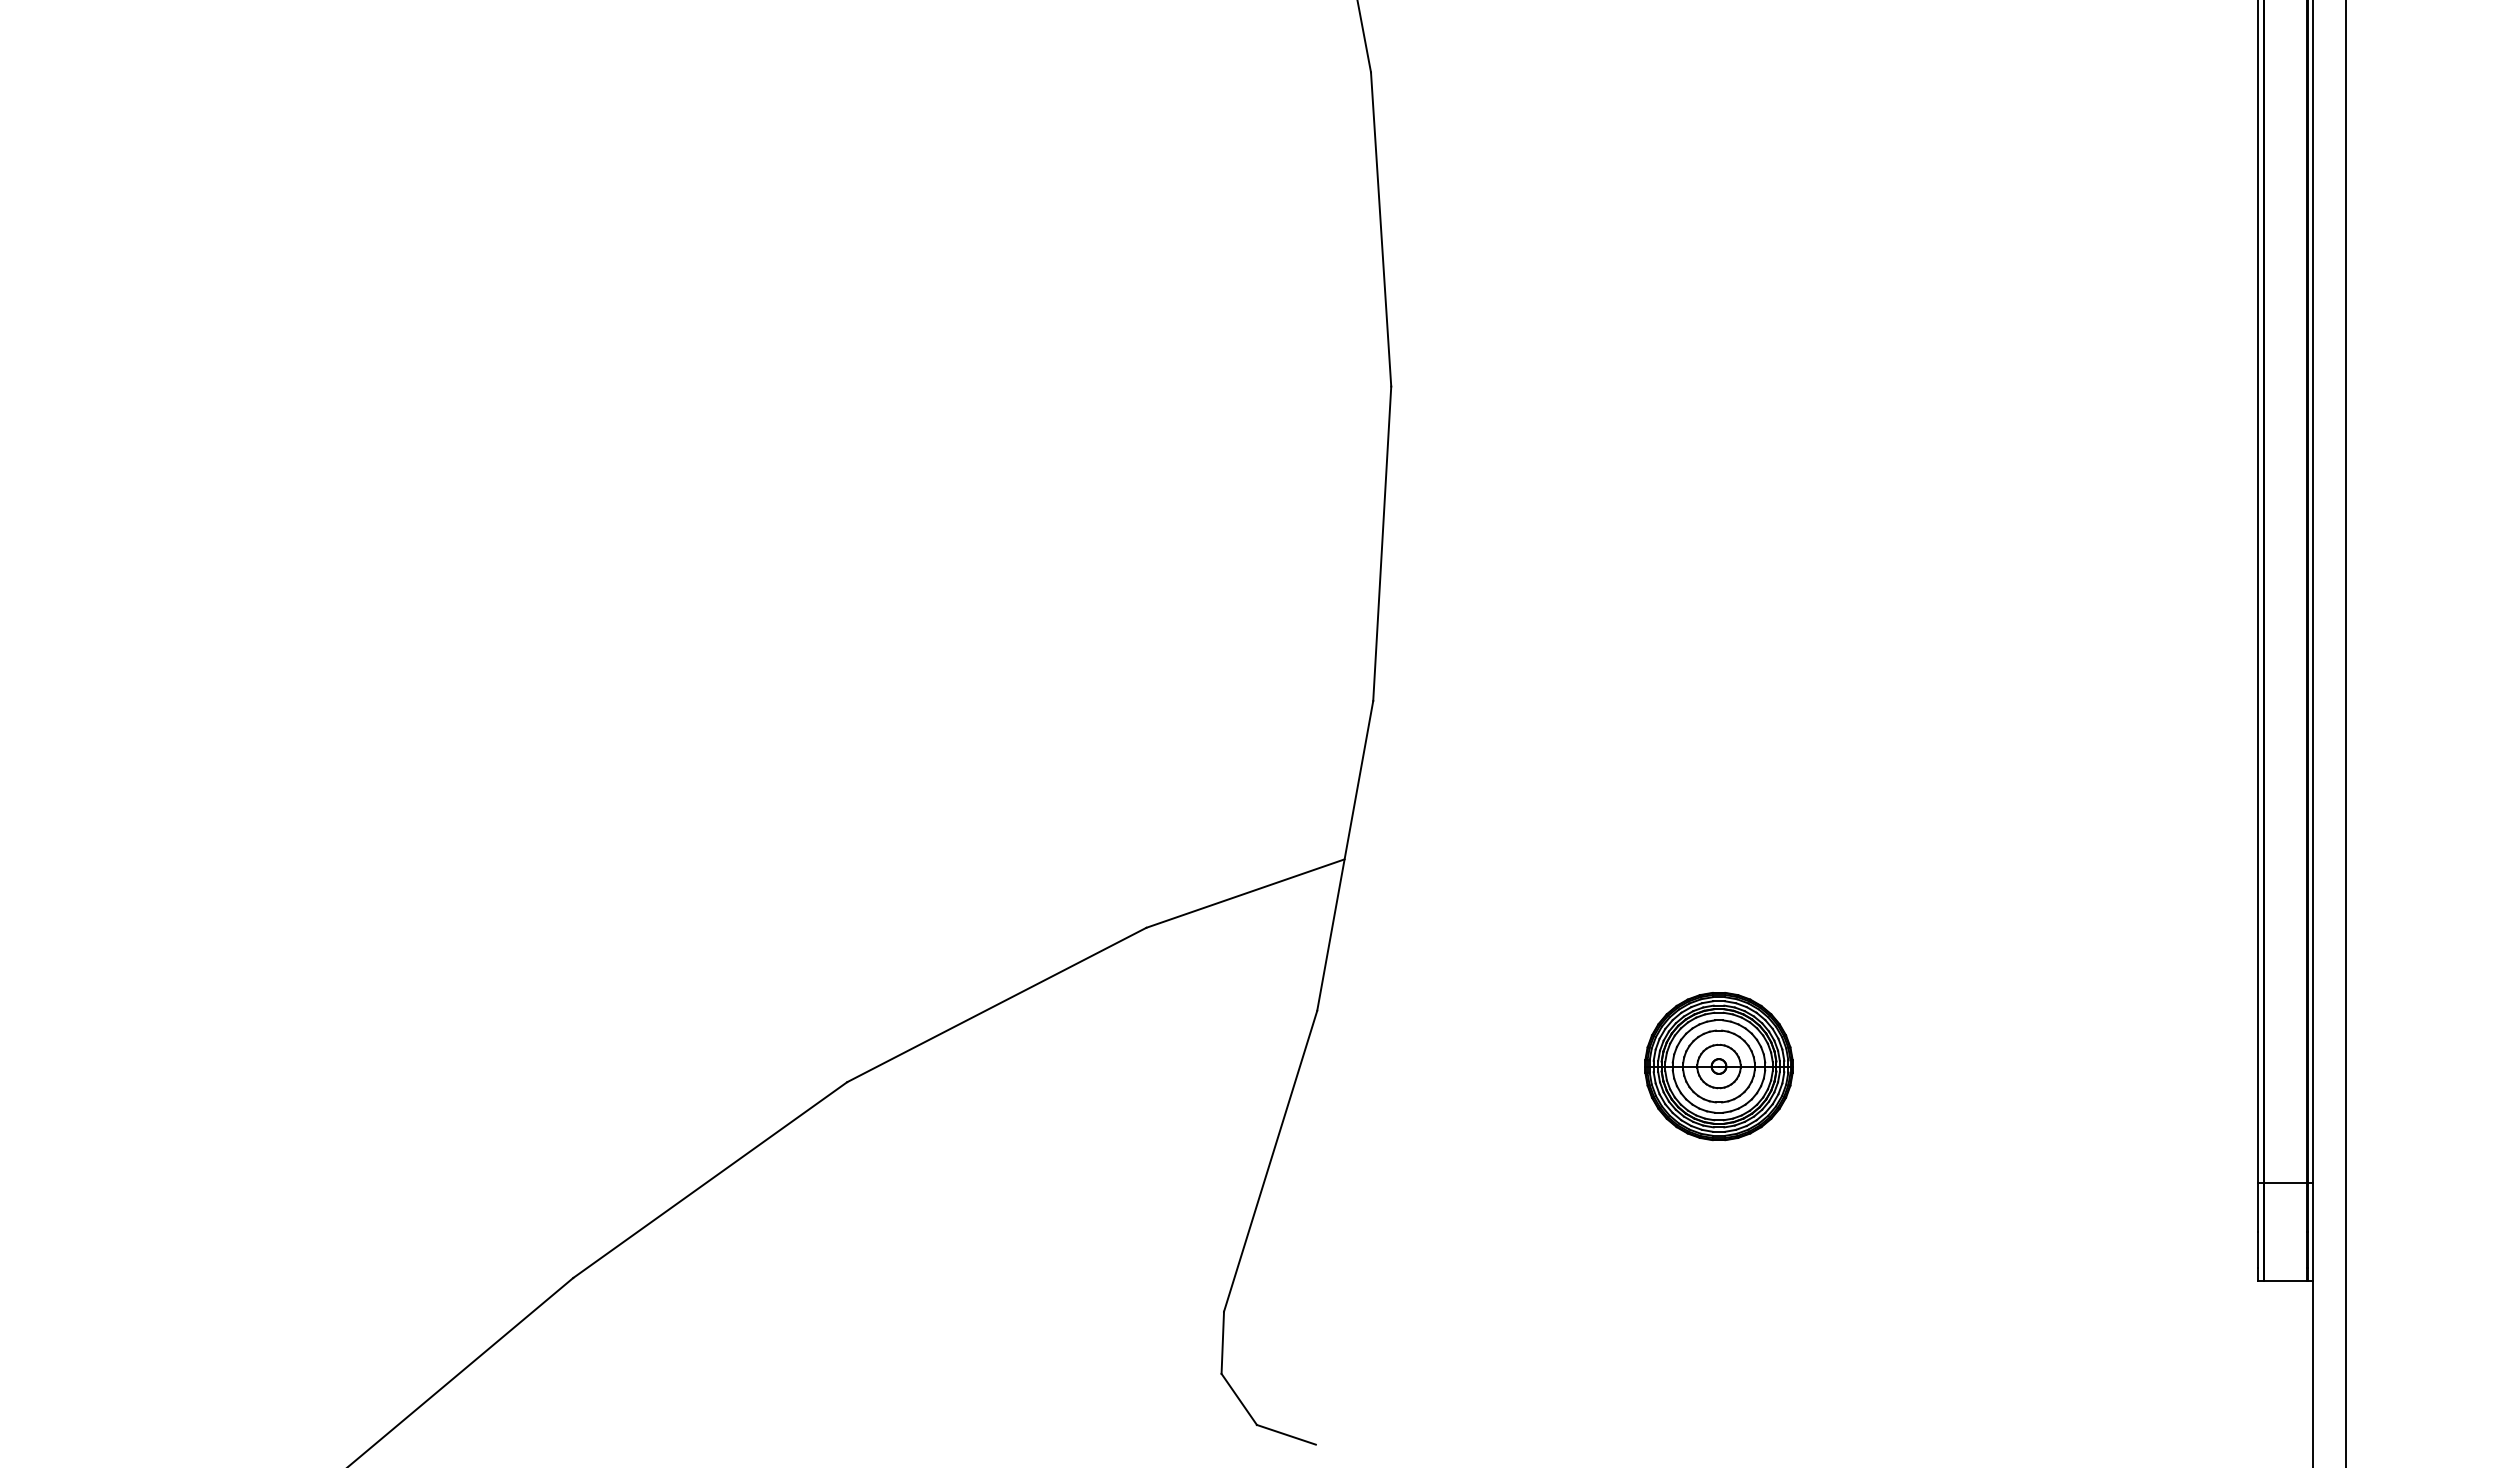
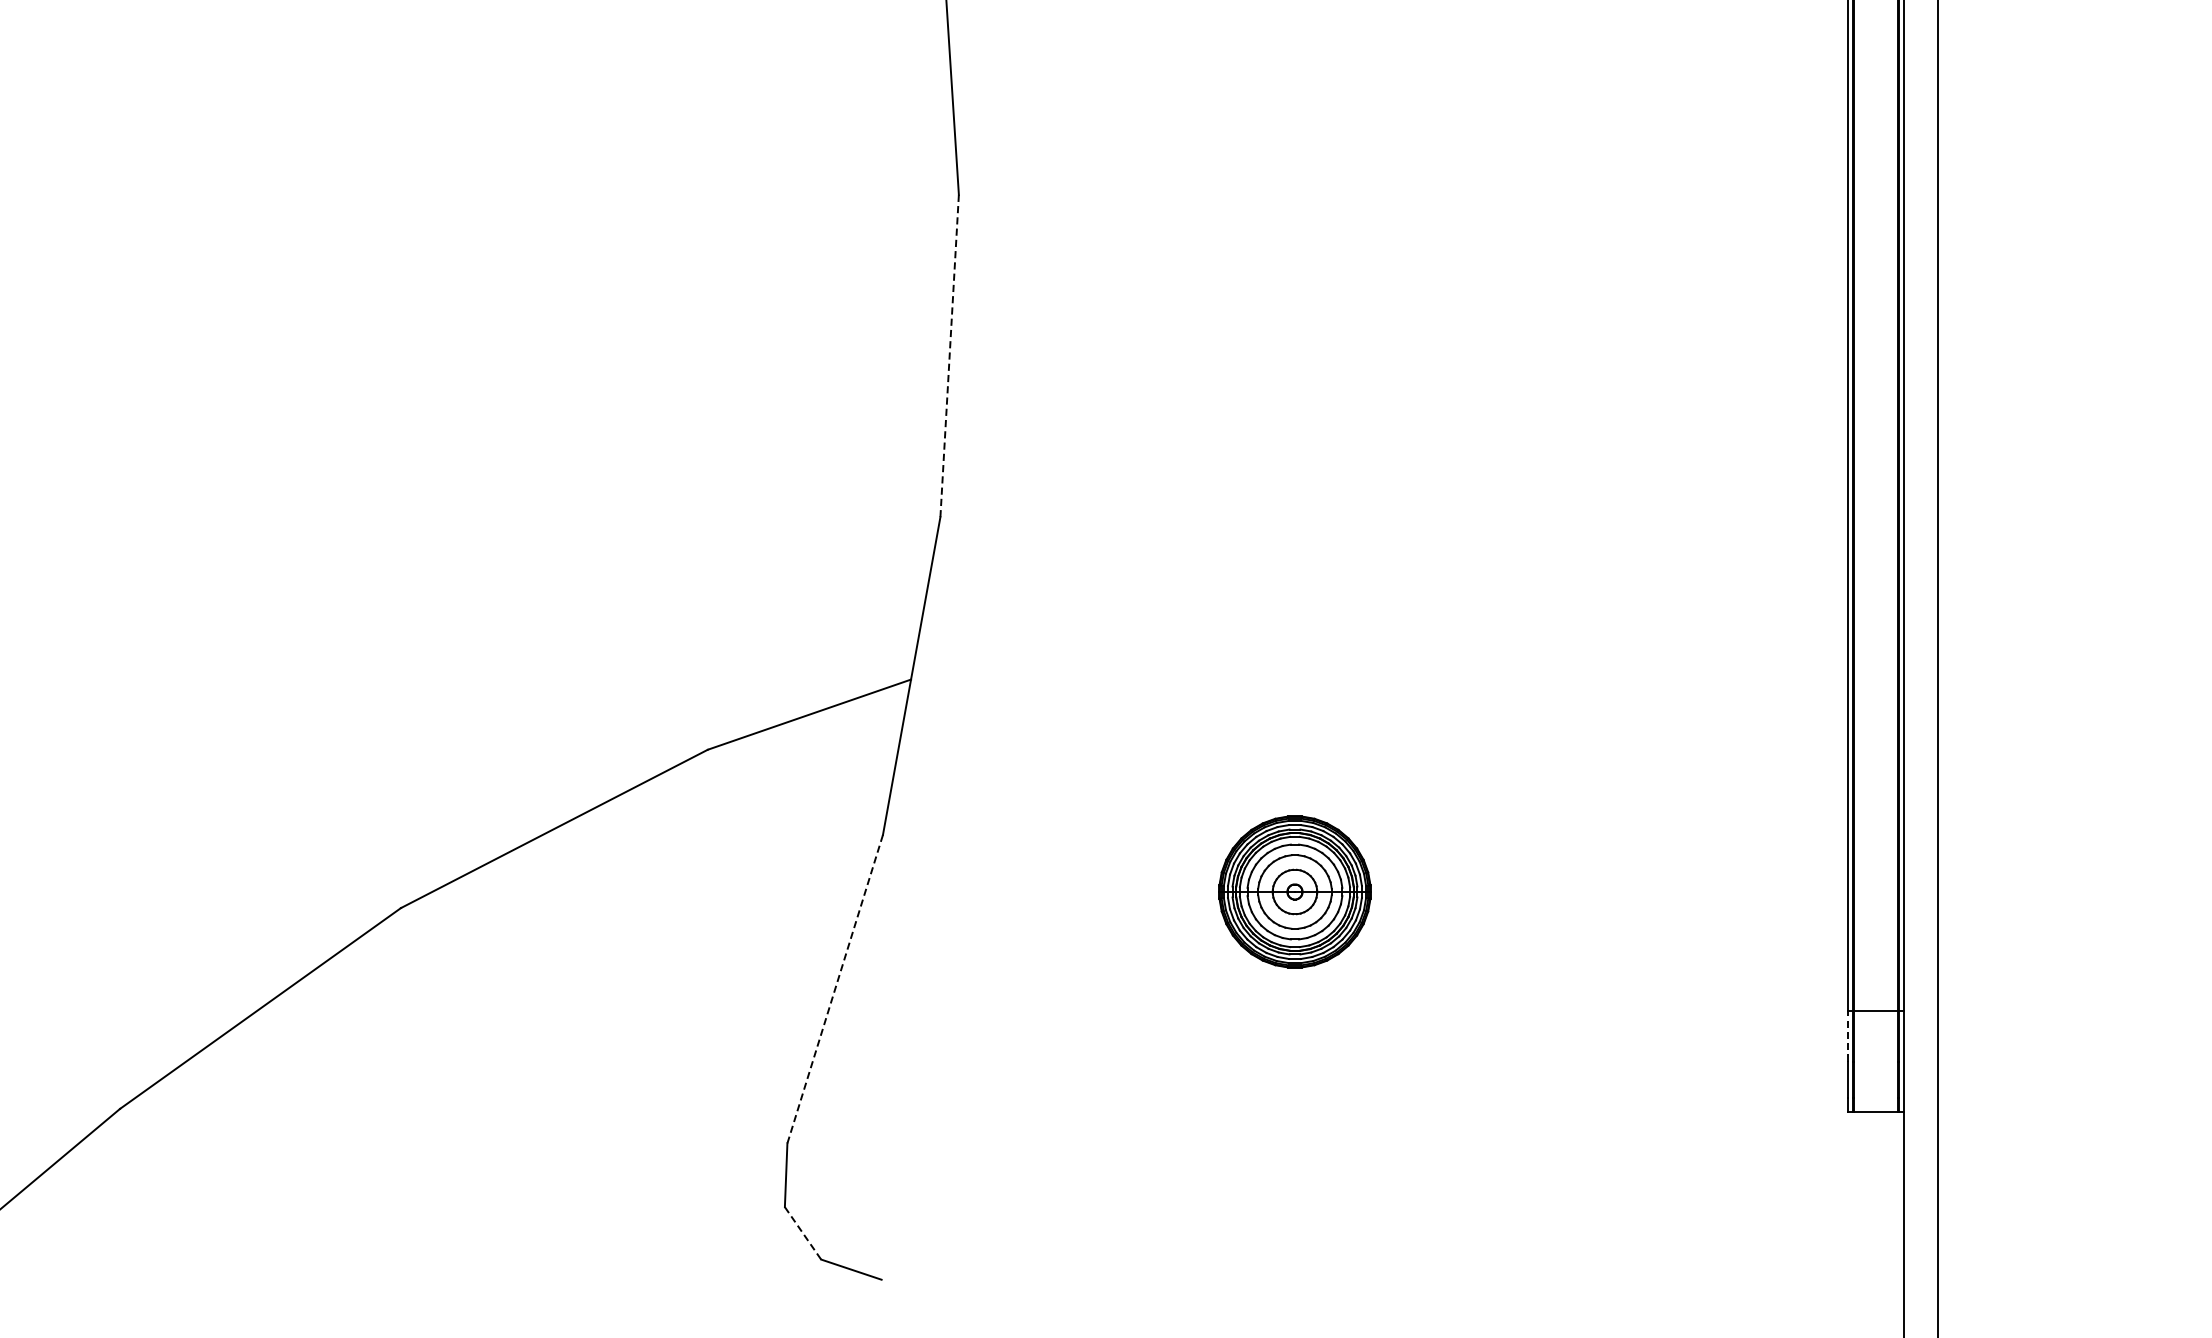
line: (1382, 544) -> (949, 356), solid -> dashed
line: (1270, 1161) -> (835, 989), solid -> dashed
line: (2258, 1207) -> (1848, 1036), solid -> dashed
line: (1239, 1399) -> (803, 1233), solid -> dashed

